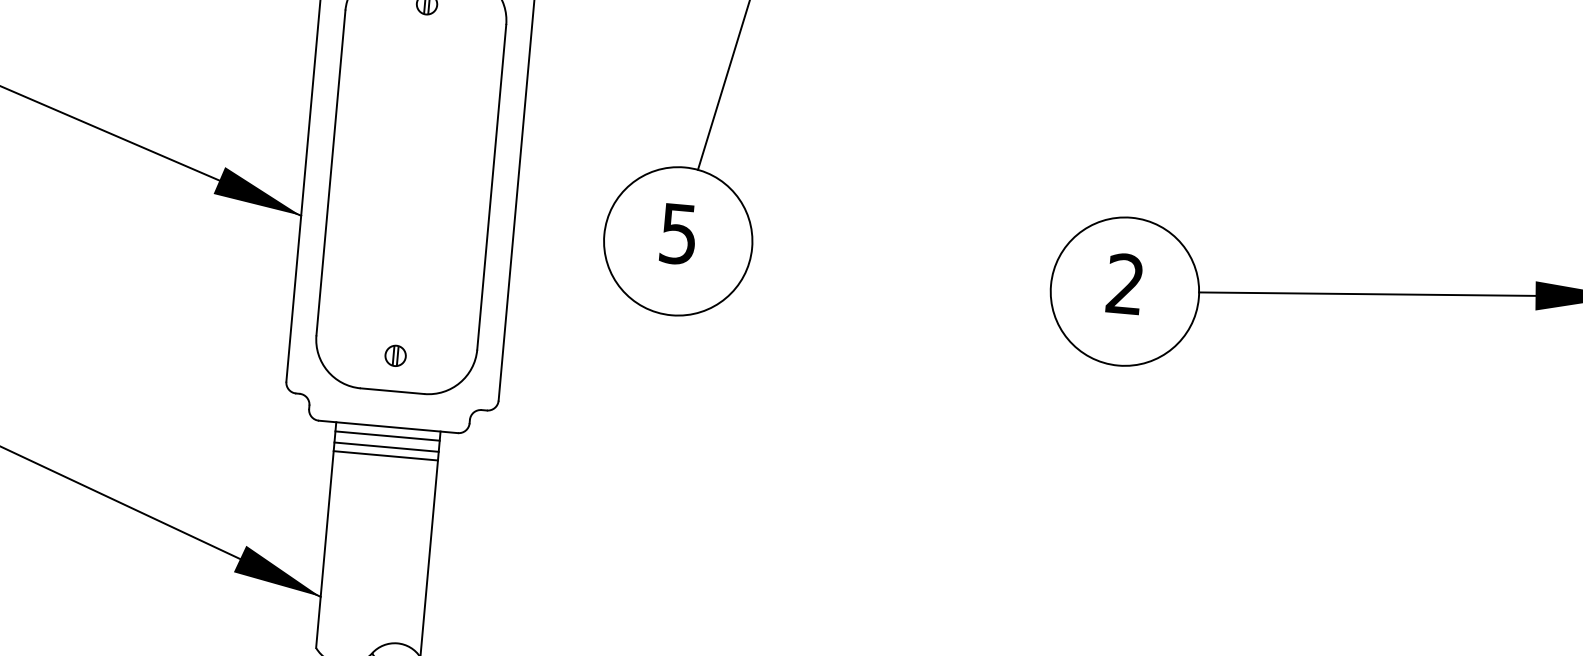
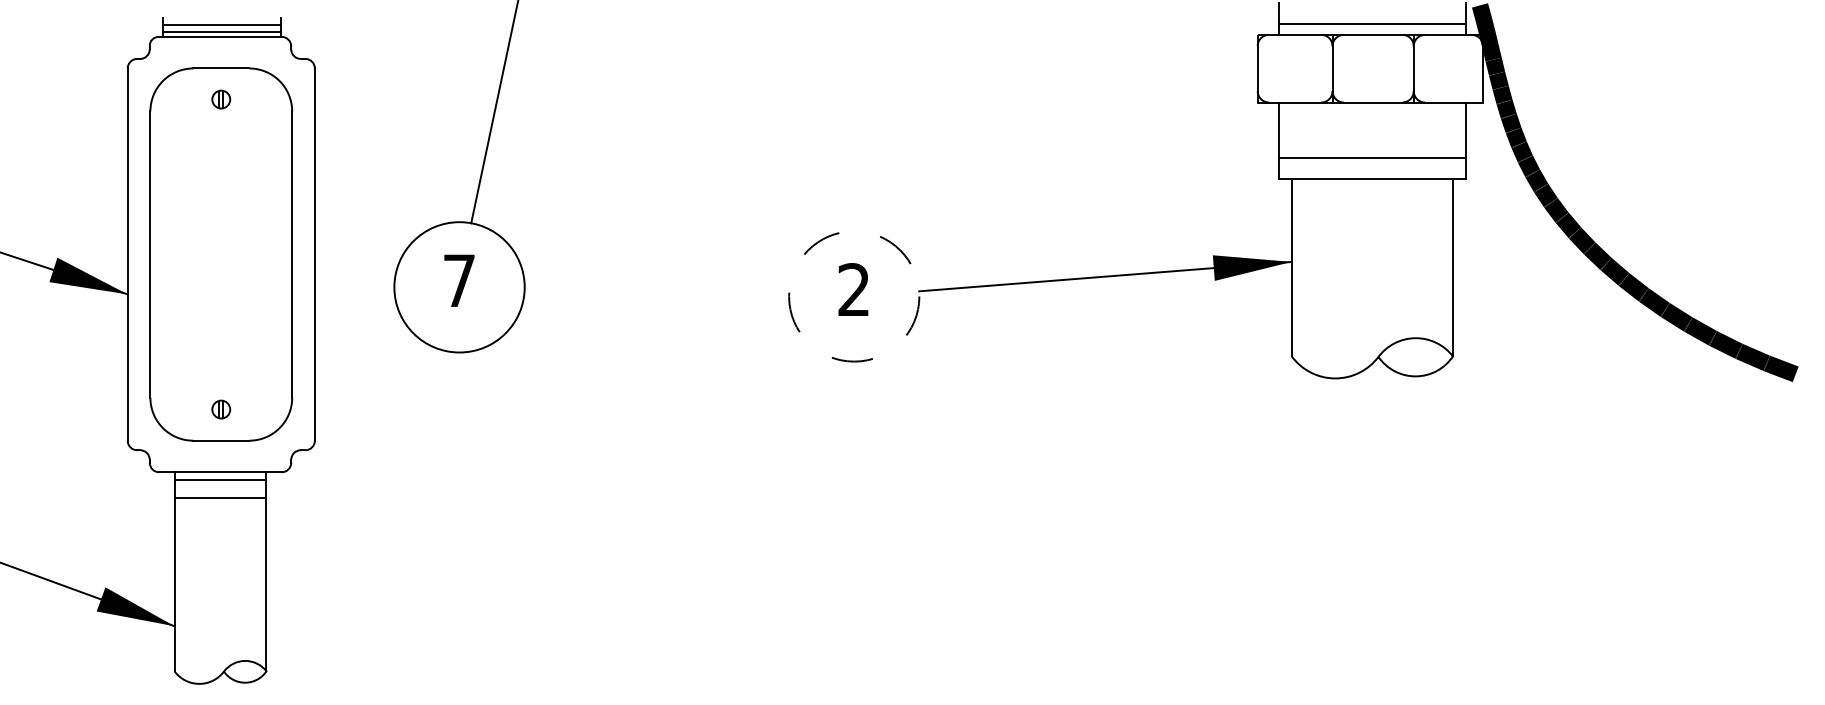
text: (678, 233) -> (459, 280), 5 -> 7
circle: (1125, 291) -> (854, 296), solid -> dashed
line: (386, 447) -> (220, 490), removed

